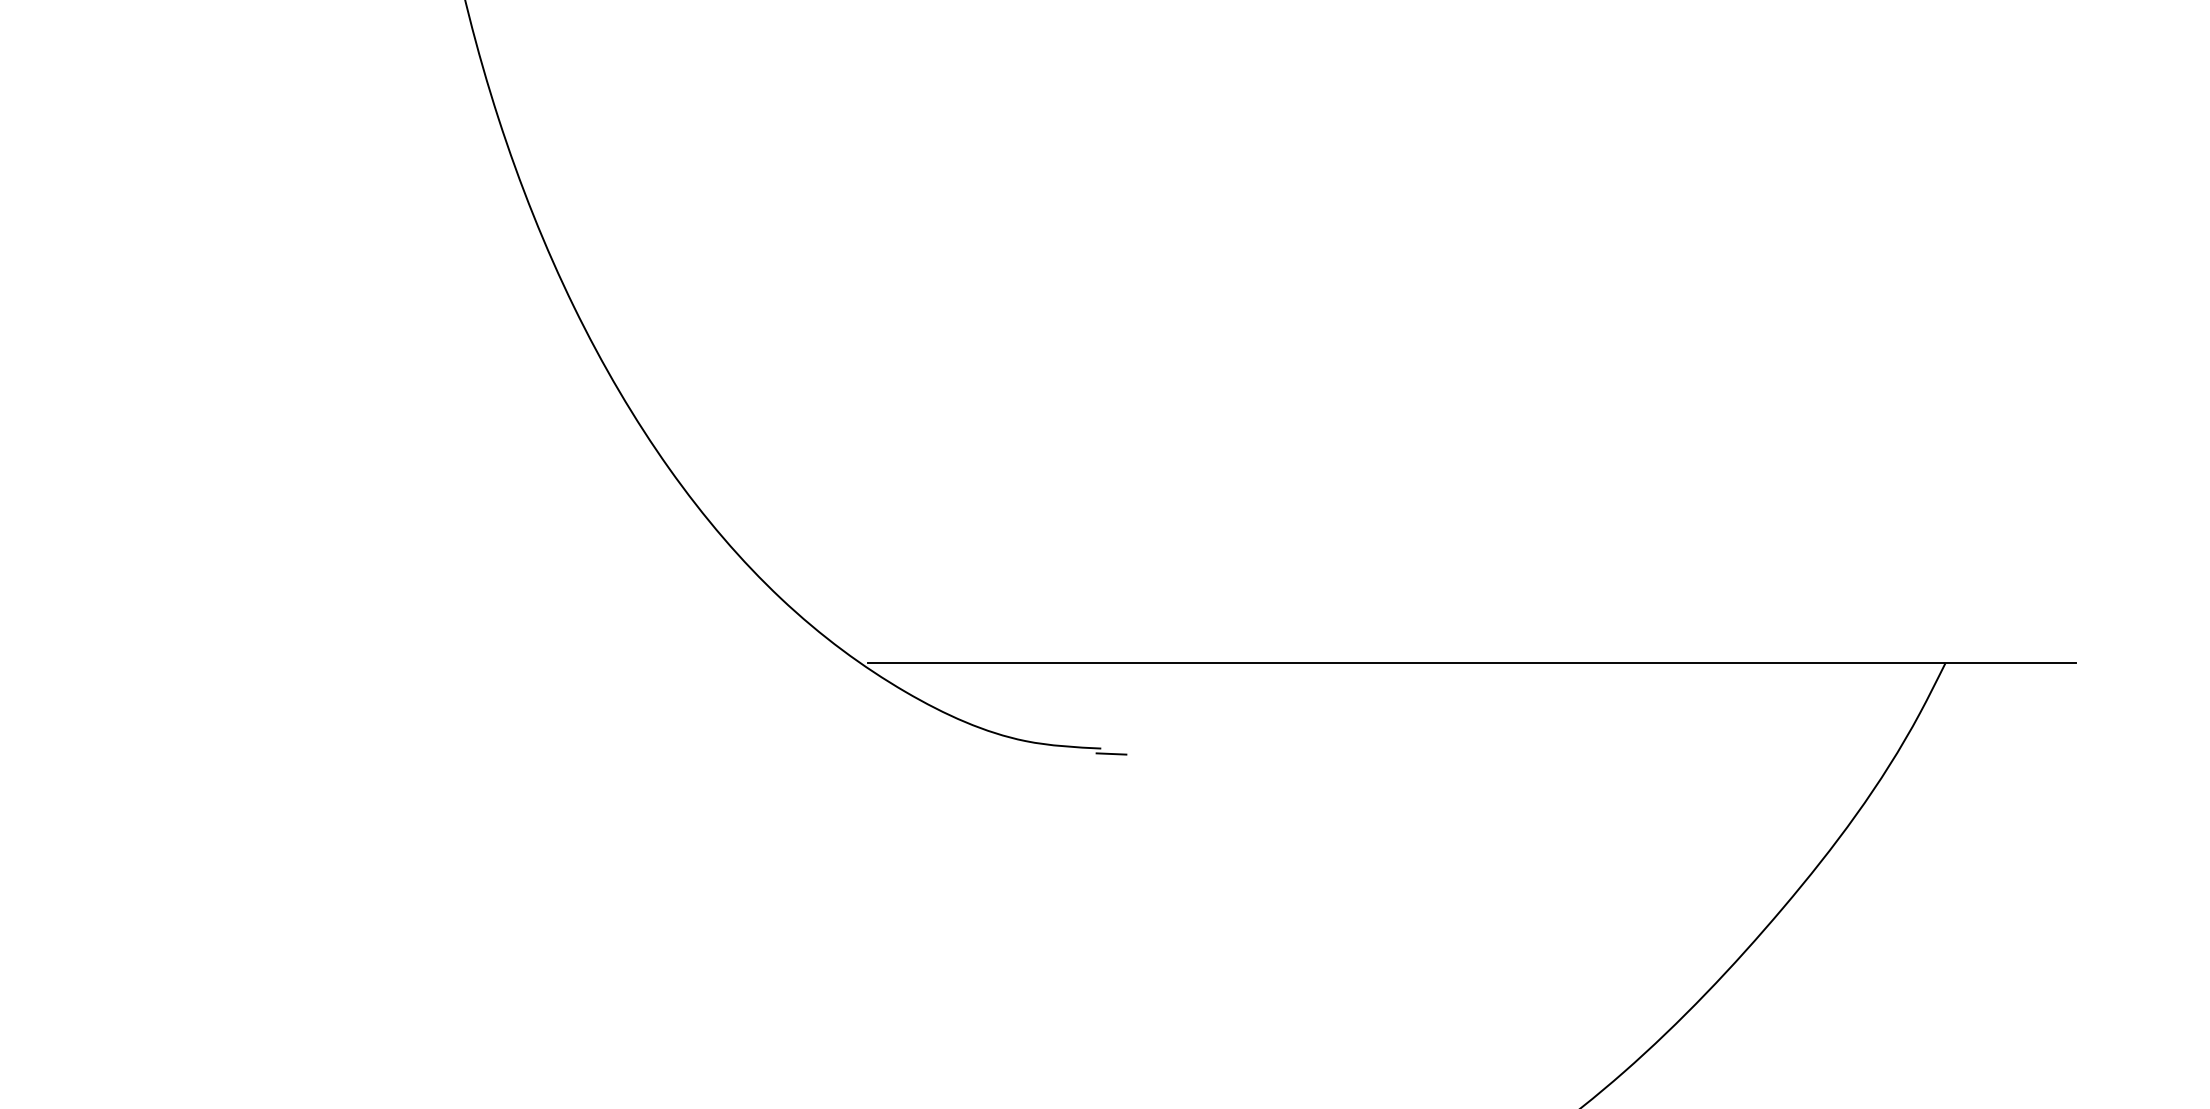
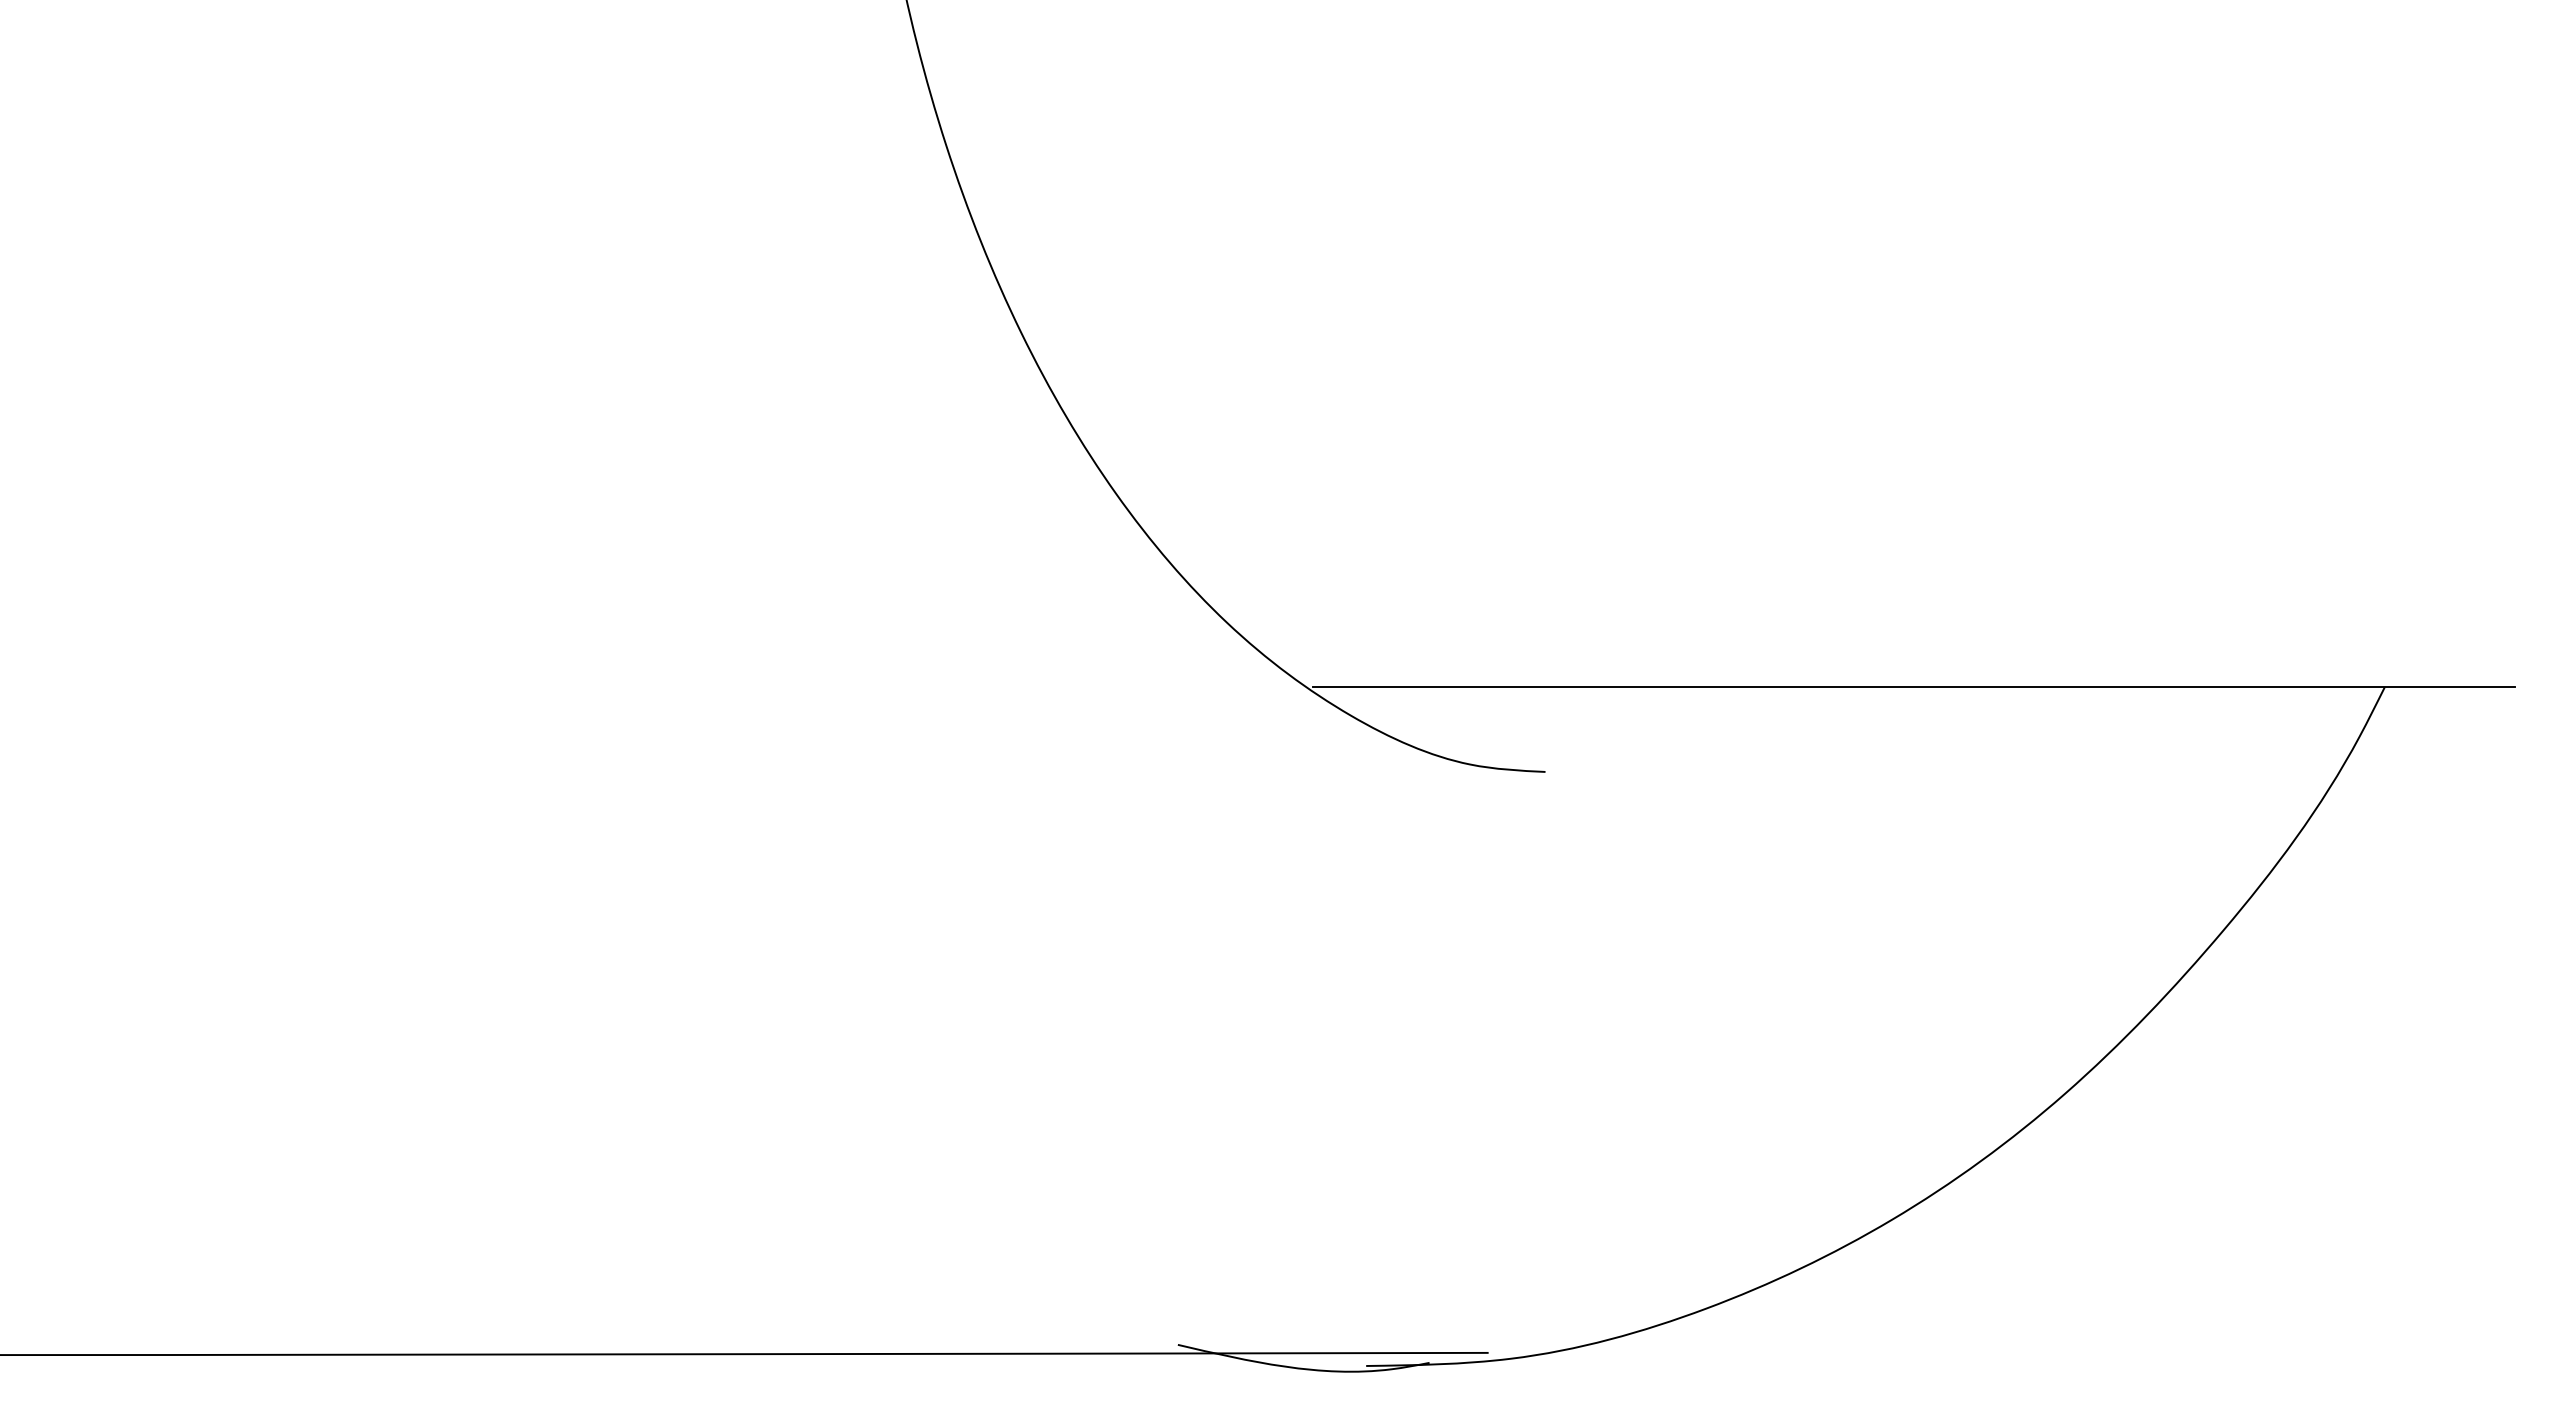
line: (1111, 753) -> (1555, 776), removed

